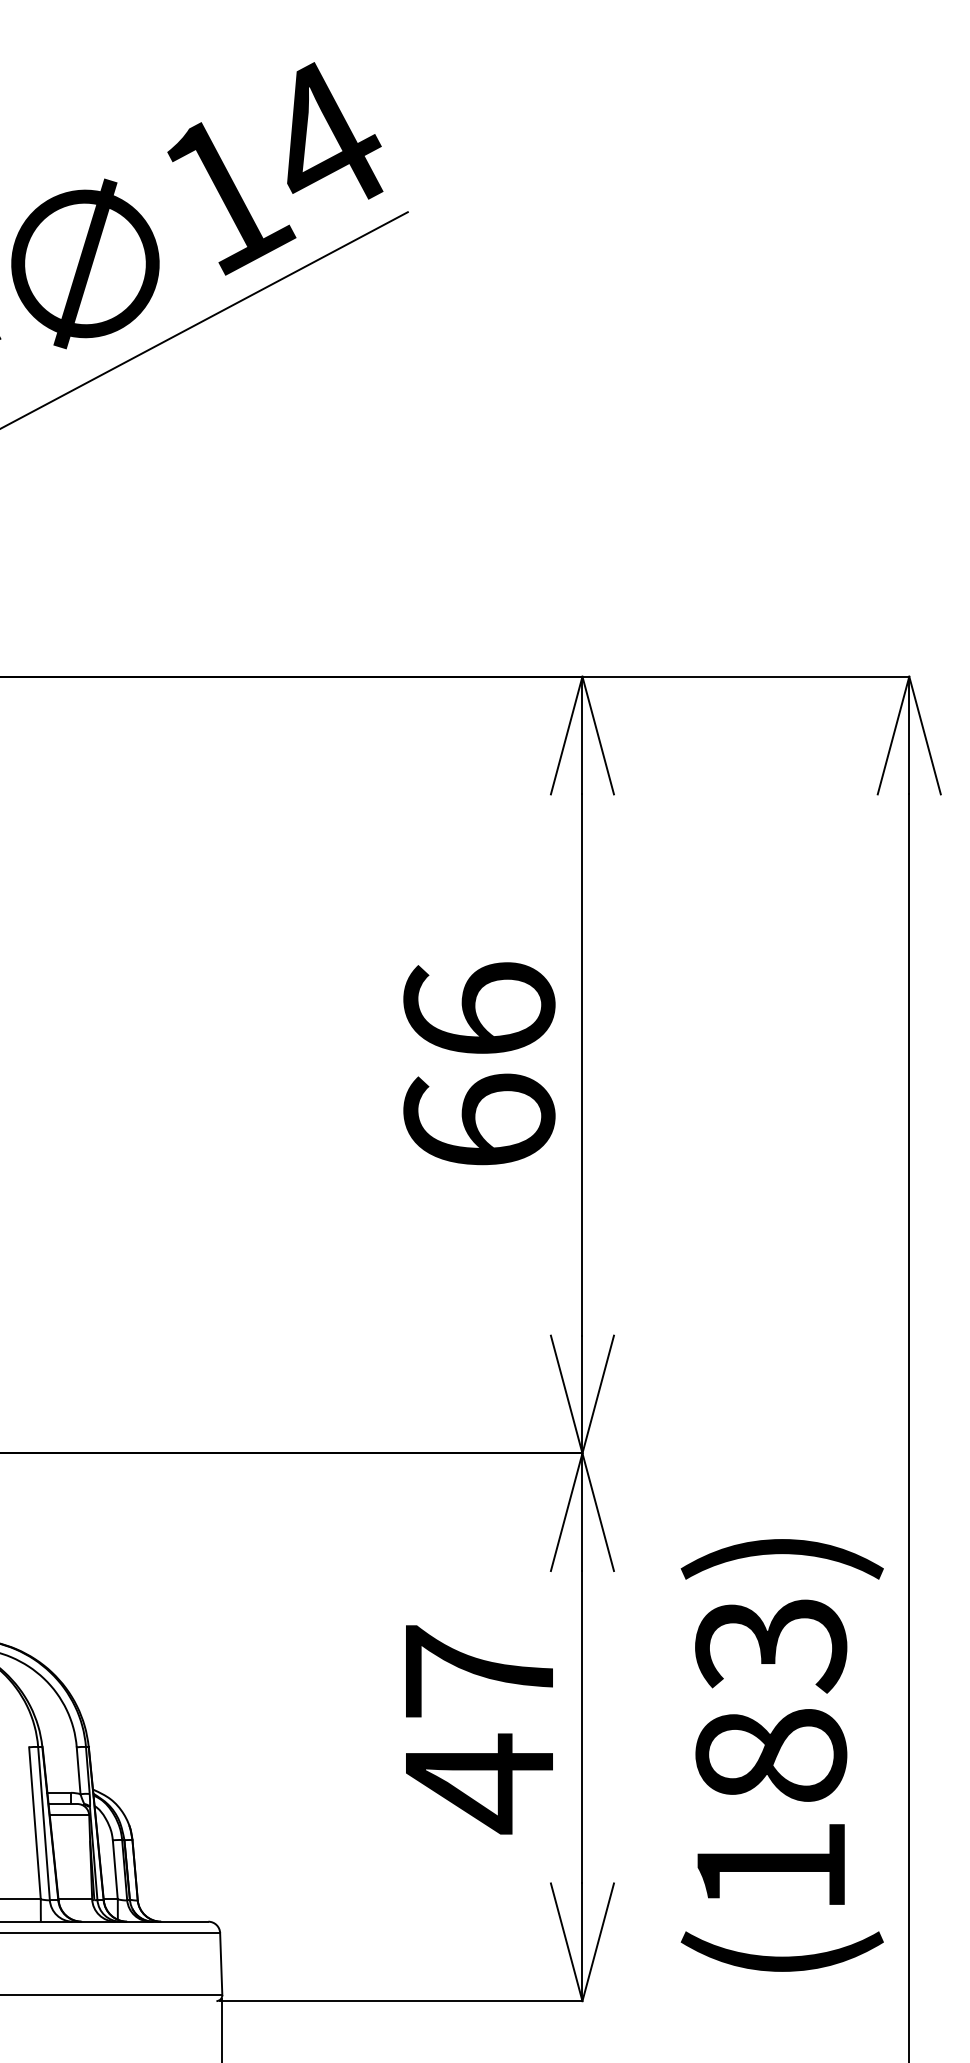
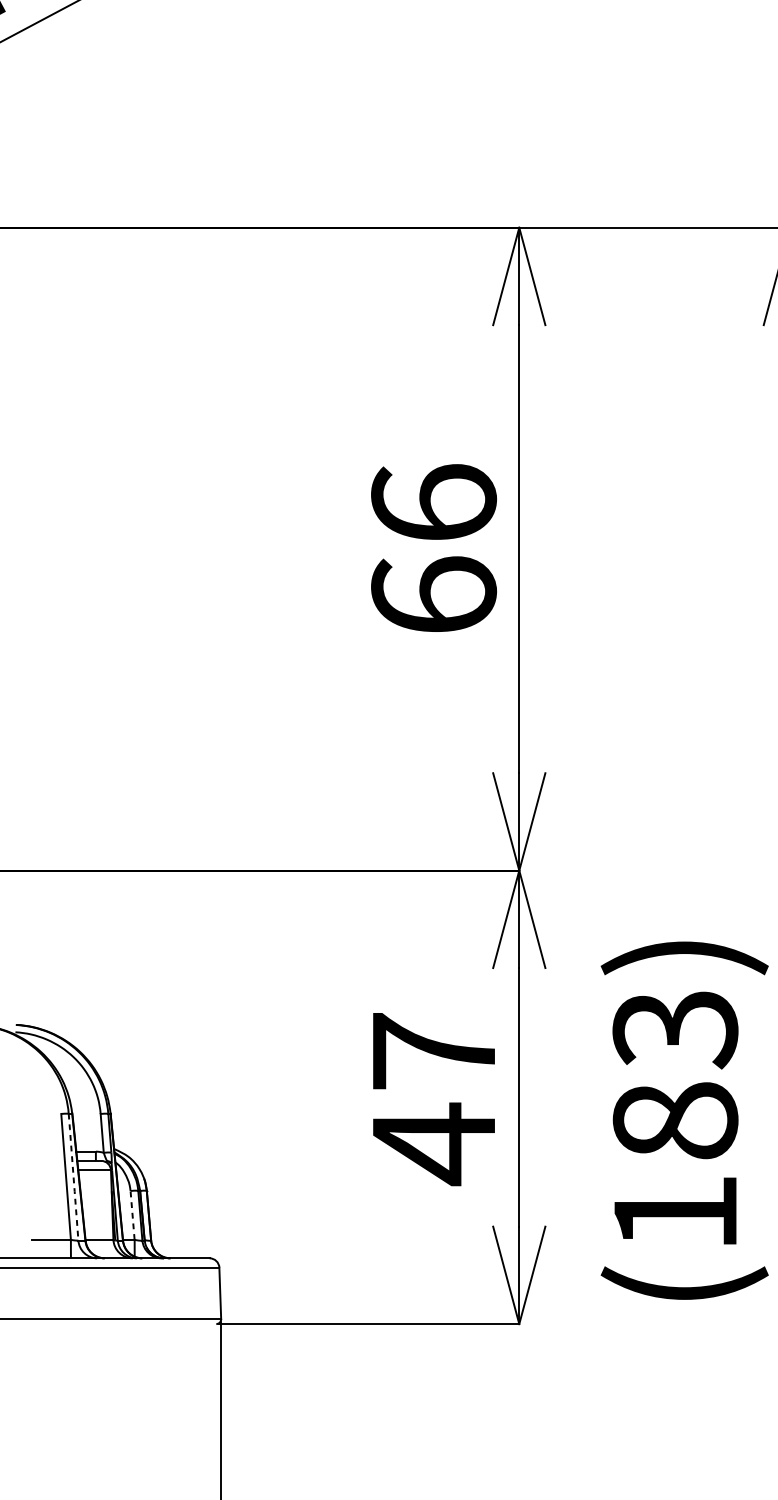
line: (44, 1823) -> (73, 1177), solid -> dashed
line: (115, 1869) -> (132, 1215), solid -> dashed

